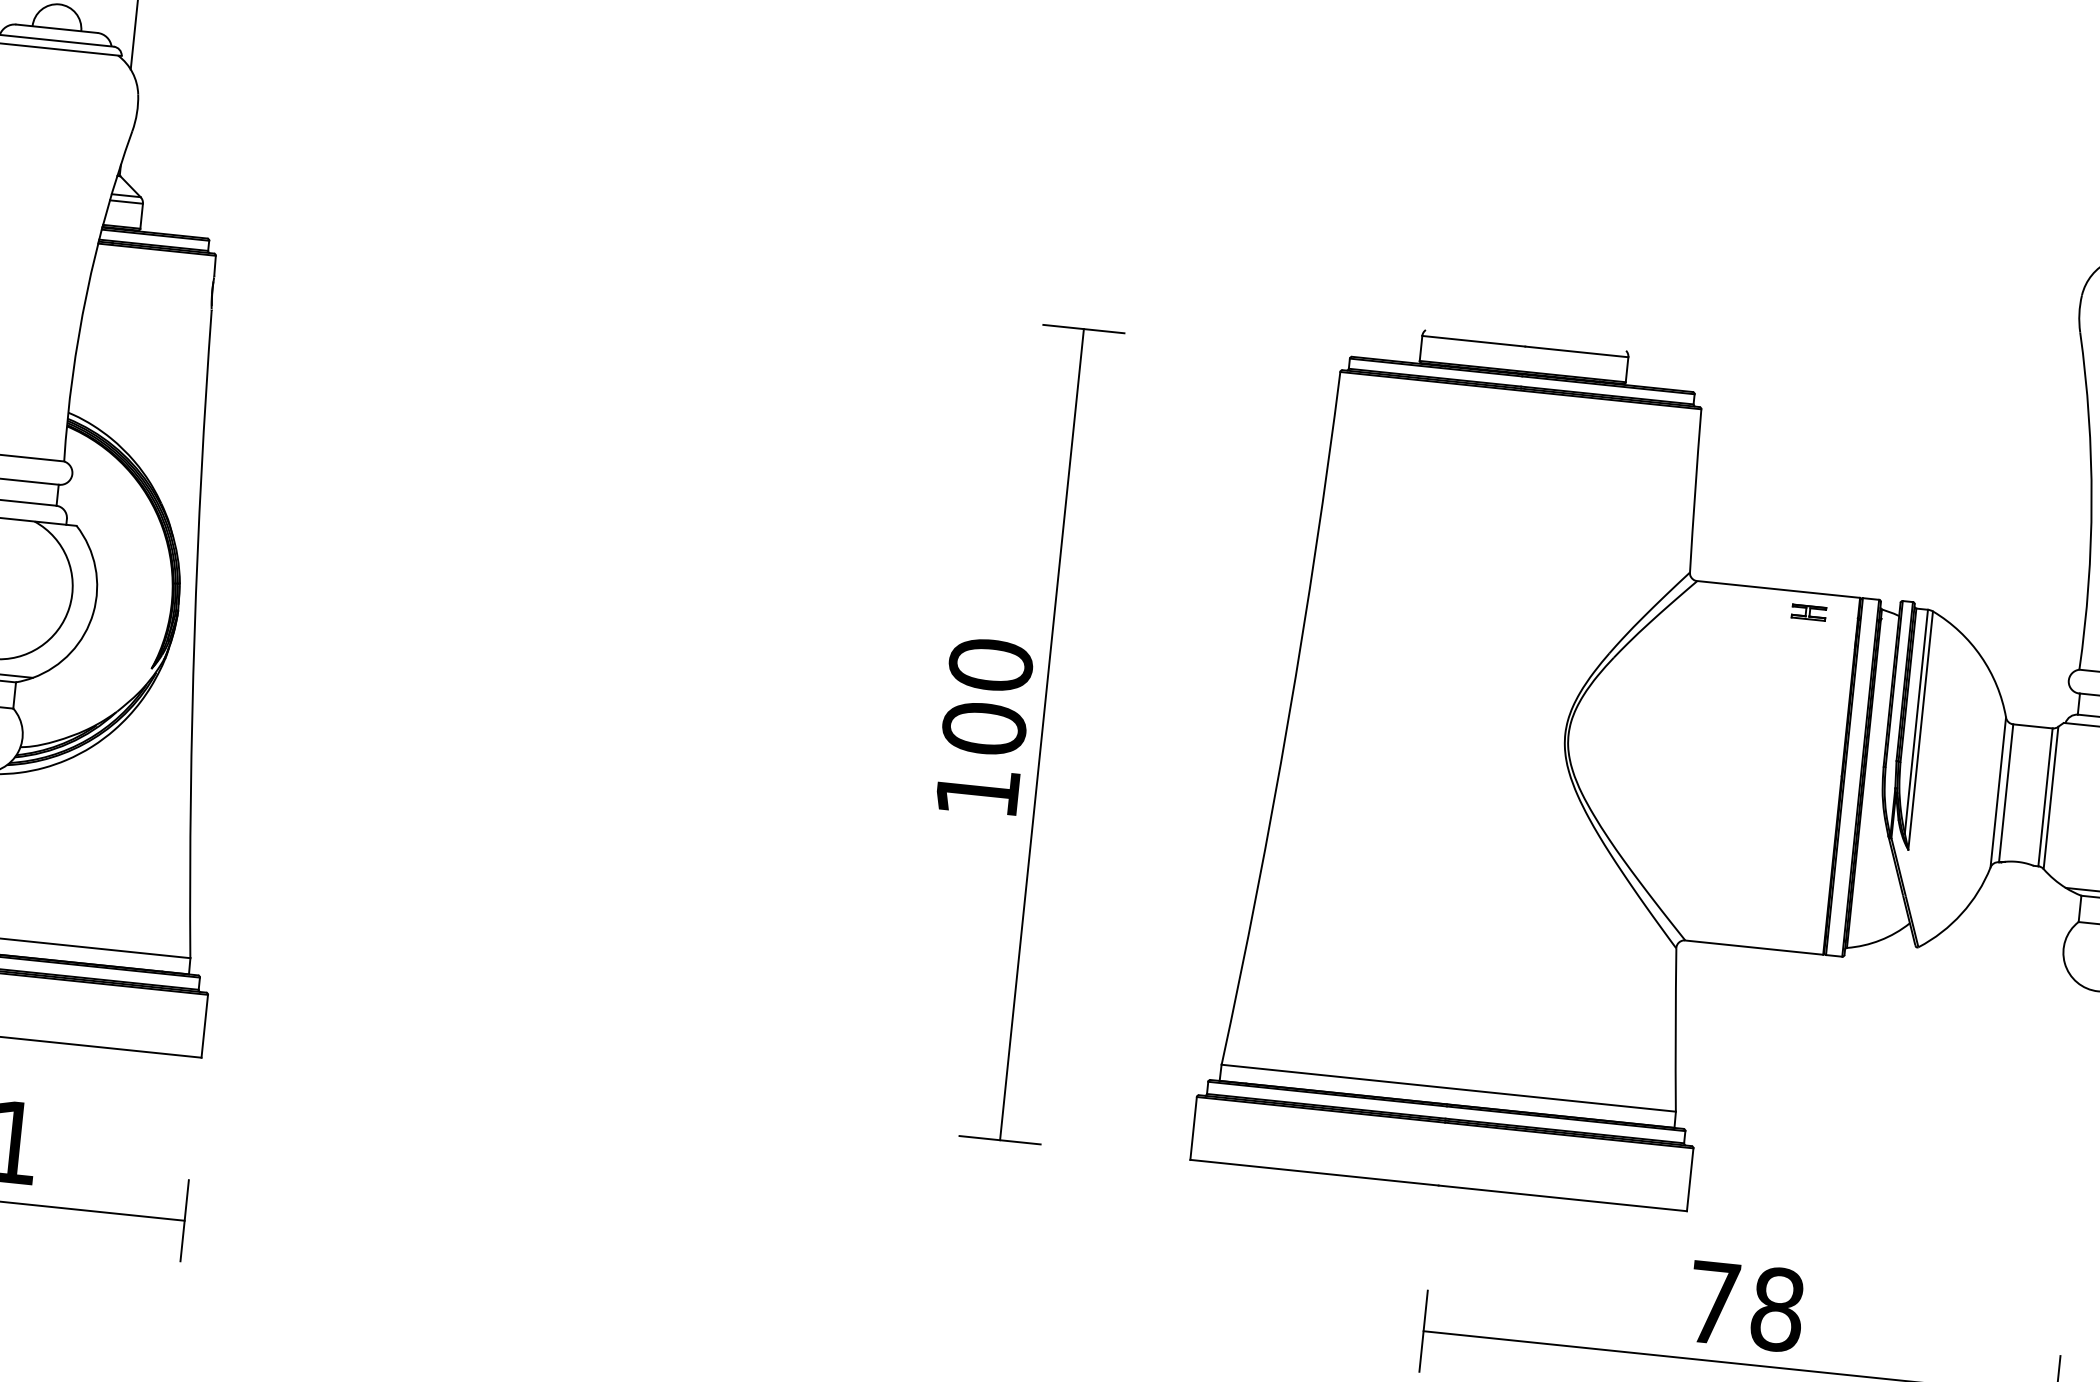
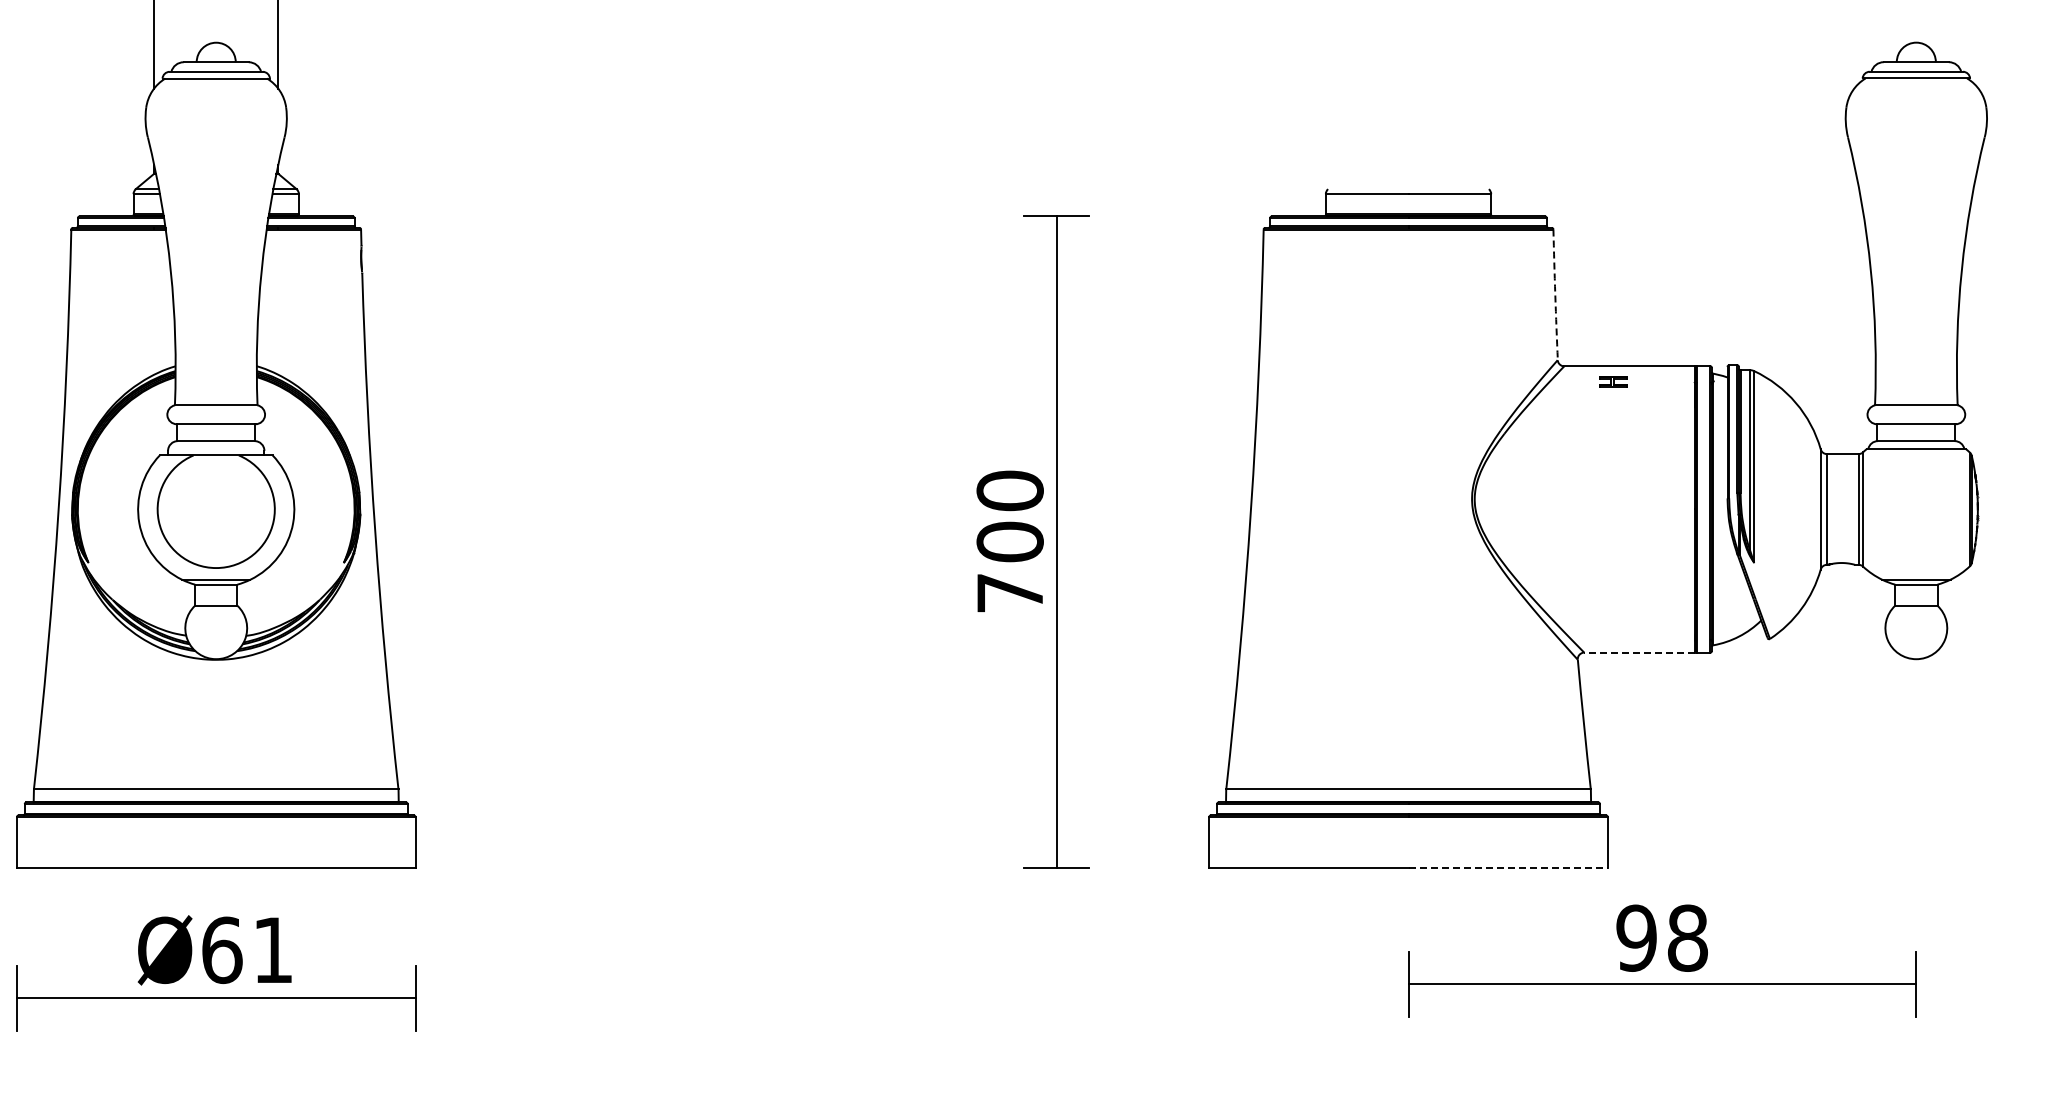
arc: (1695, 491) -> (1555, 295), solid -> dashed
part: (1808, 611) -> (1613, 381), moved
text: (976, 792) -> (1009, 593), 100 -> 700
line: (1754, 947) -> (1639, 652), solid -> dashed
line: (1563, 1198) -> (1508, 867), solid -> dashed
text: (1713, 1302) -> (1636, 937), 78 -> 98

